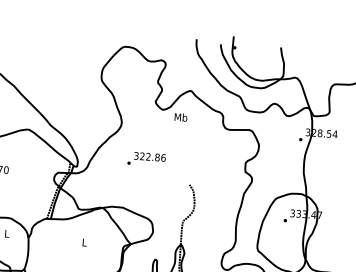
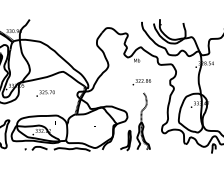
text: (145, 159) -> (141, 82), moved

